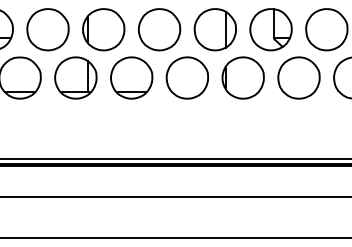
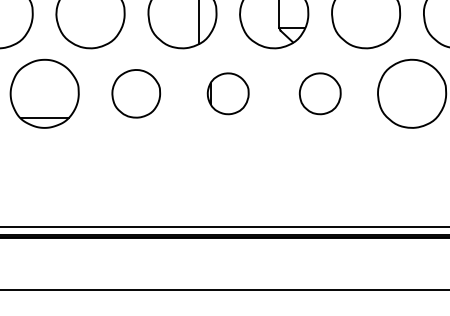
part: (186, 77) -> (134, 92), size x0.7
part: (242, 77) -> (227, 92), size x0.6
part: (298, 77) -> (319, 92), size x0.6

